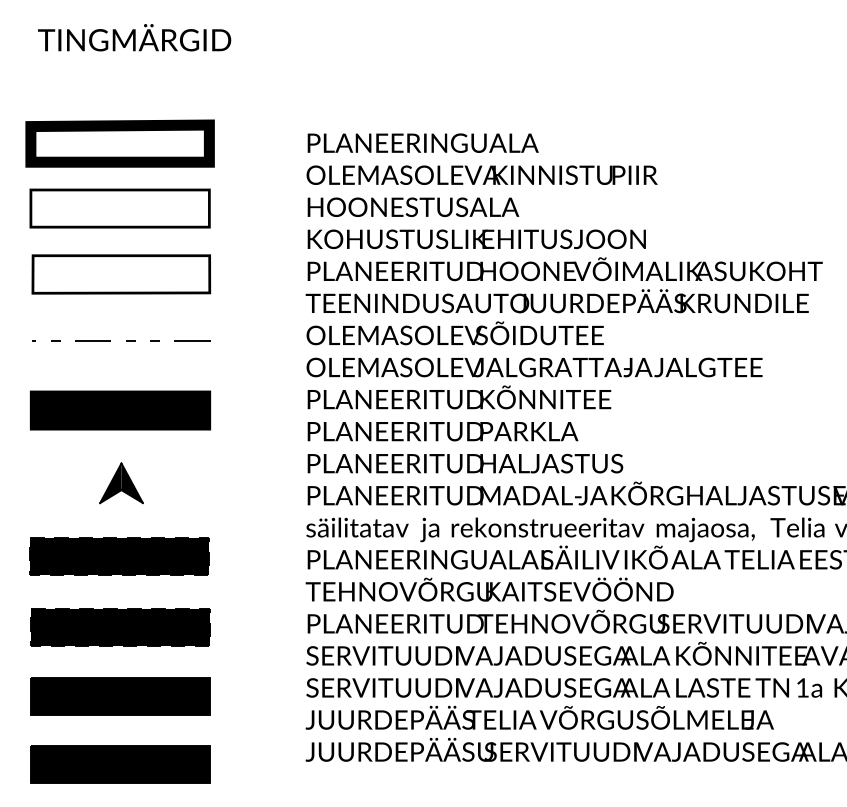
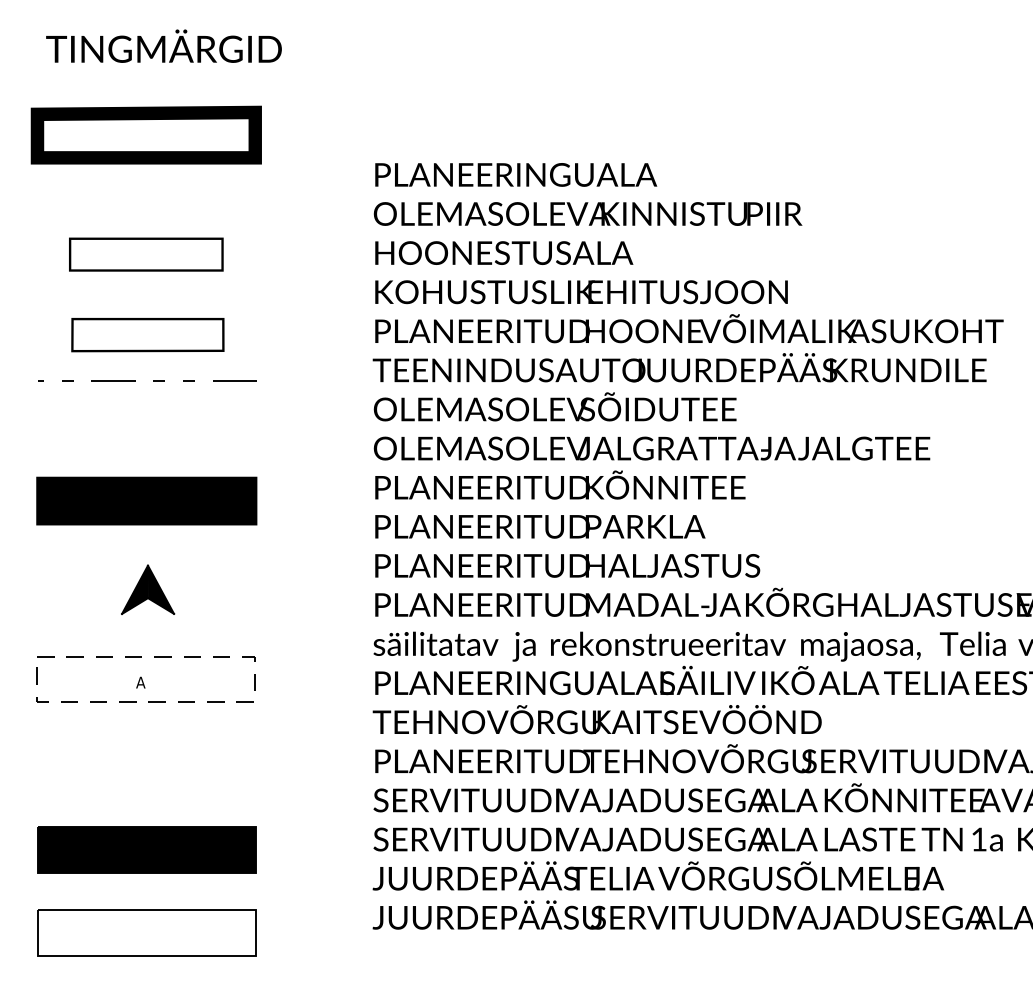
part: (119, 143) -> (145, 135), moved
part: (119, 208) -> (145, 254), size x0.7
part: (121, 274) -> (148, 335), size x0.7
line: (126, 340) -> (154, 380), moved
fill: (119, 556) -> (145, 679), removed
part: (120, 627) -> (146, 765), removed
fill: (120, 763) -> (146, 931), removed

